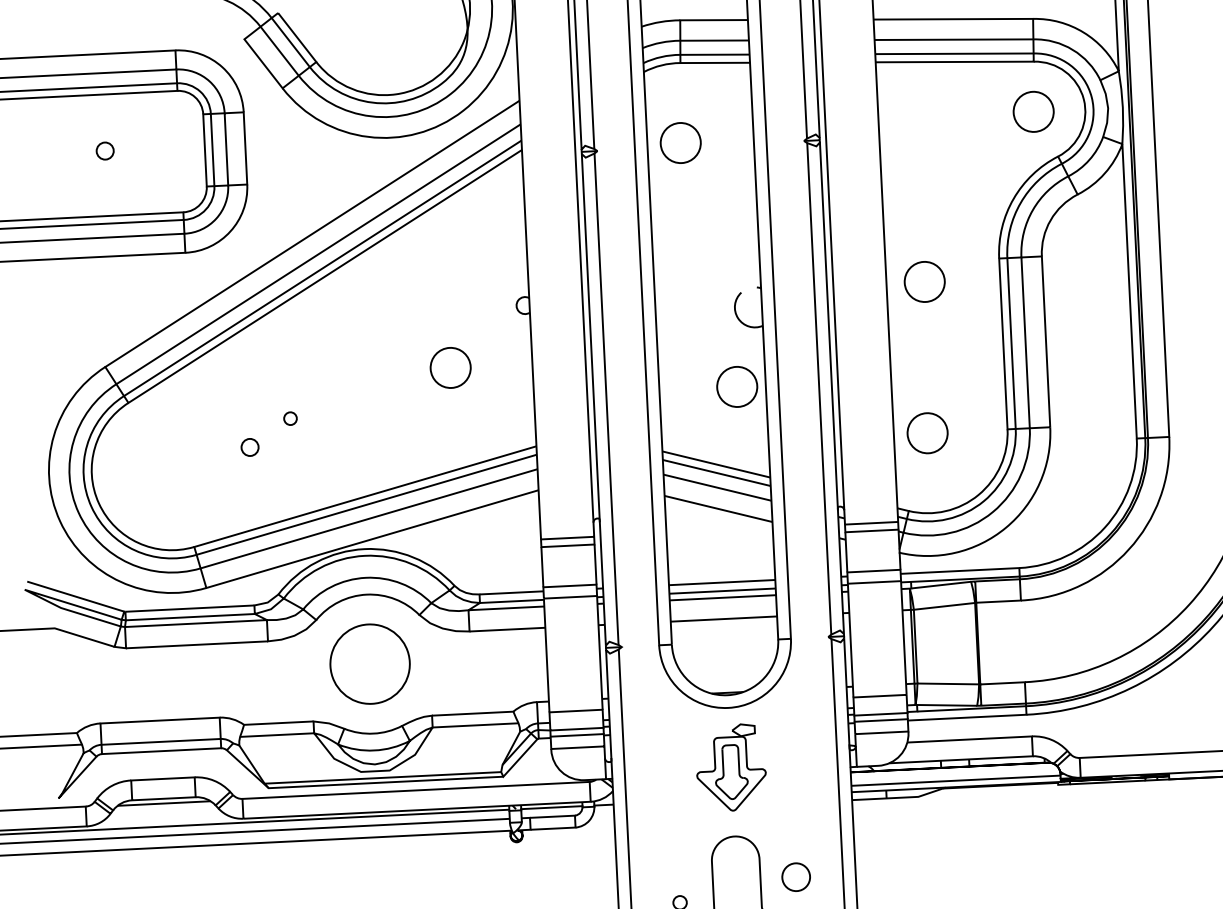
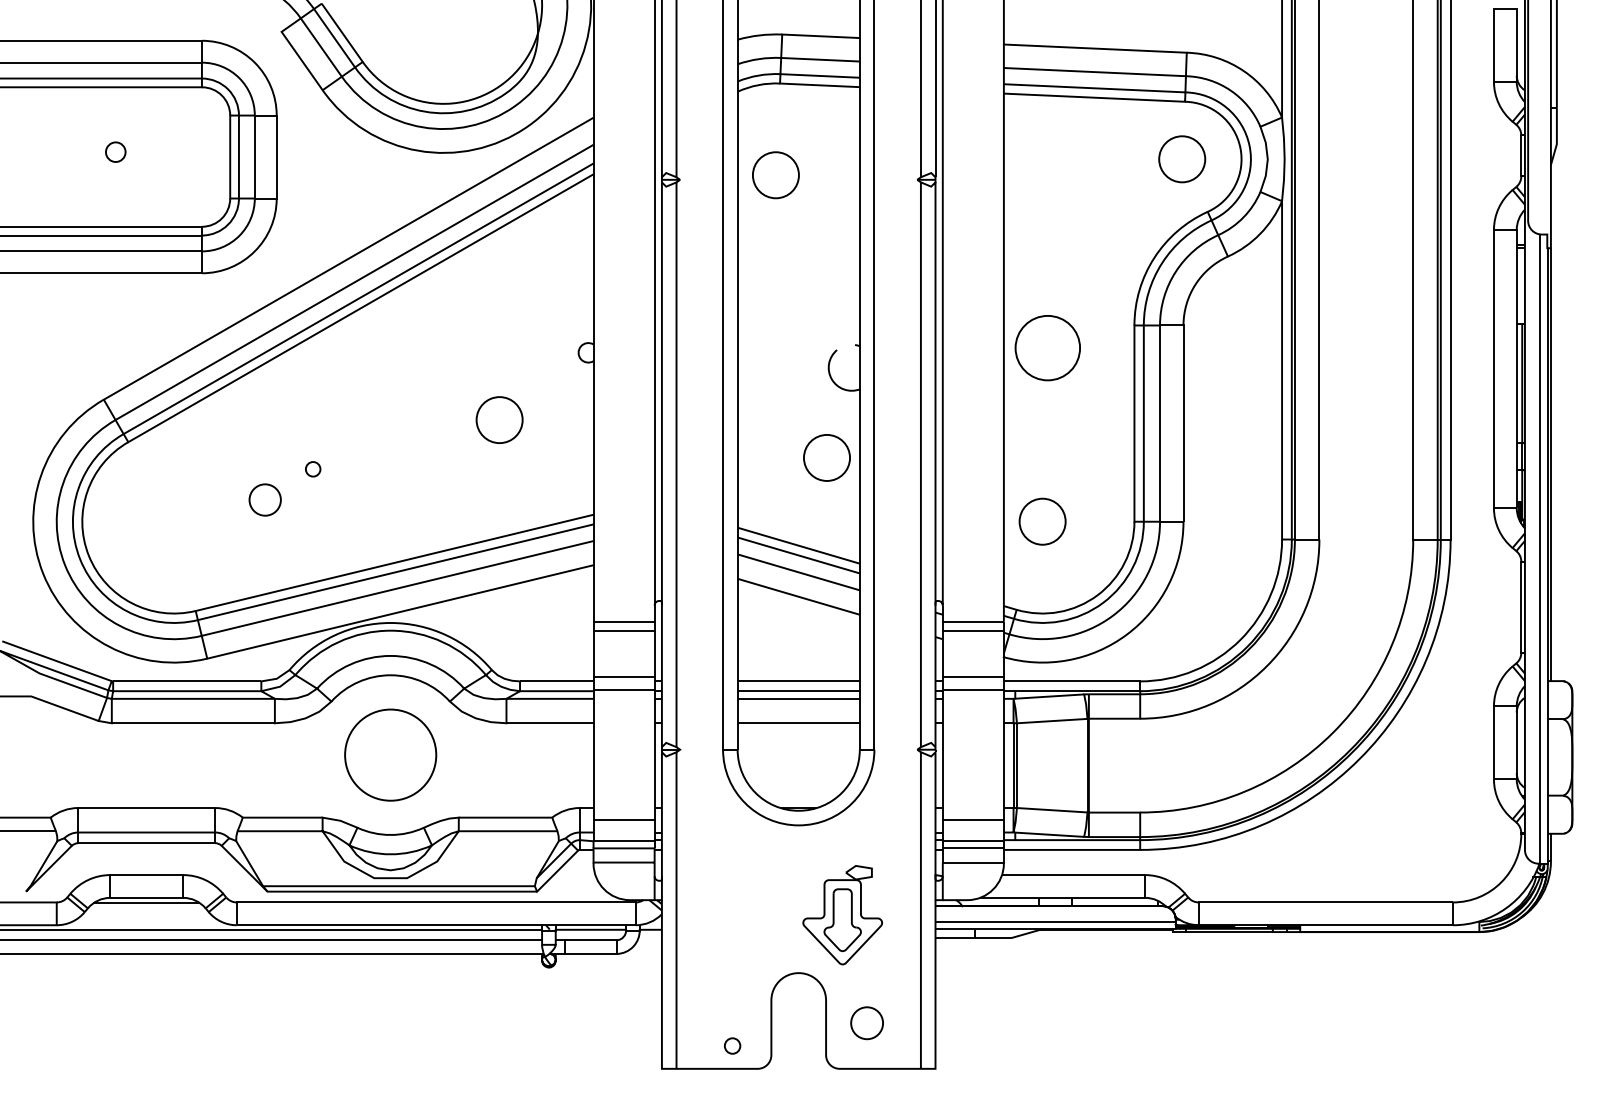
circle: (924, 282) -> (1047, 348), size x1.4
circle: (250, 446) -> (265, 499), size x1.6
part: (731, 768) -> (842, 915), moved

